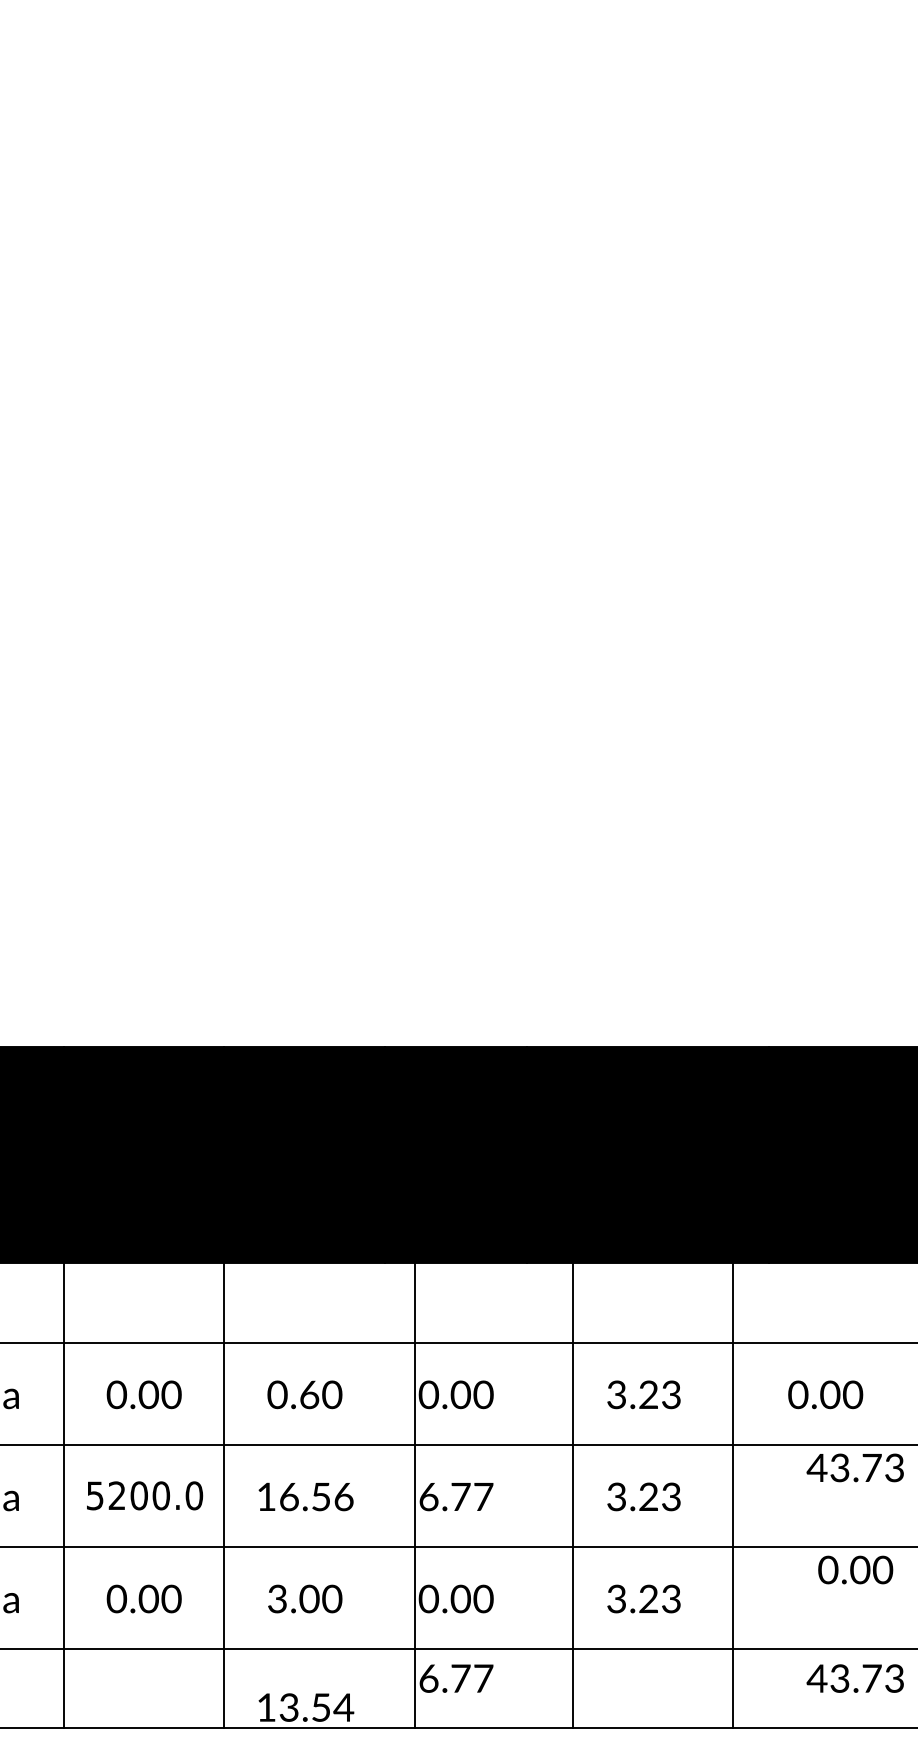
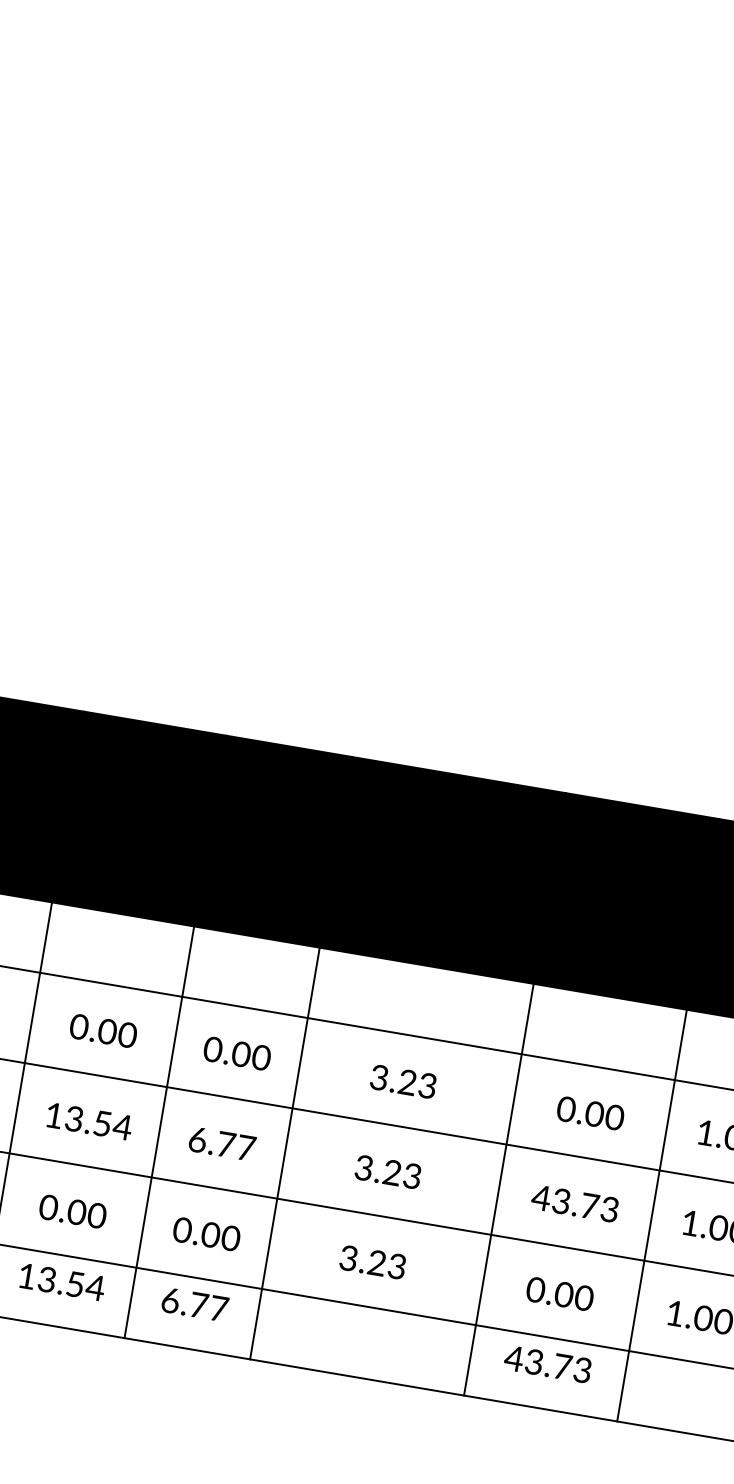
text: (309, 1394) -> (107, 1031), 0.60 -> 0.00
text: (825, 1394) -> (590, 1113), moved
text: (854, 1467) -> (574, 1203), moved
line: (415, 1495) -> (159, 1132), moved
line: (573, 1495) -> (285, 1153), moved
line: (732, 1495) -> (498, 1189), moved
text: (316, 1496) -> (98, 1122), 16.56 -> 13.54
text: (855, 1569) -> (560, 1293), moved
text: (277, 1599) -> (48, 1207), 3.00 -> 0.00
text: (306, 1707) -> (62, 1282), moved

